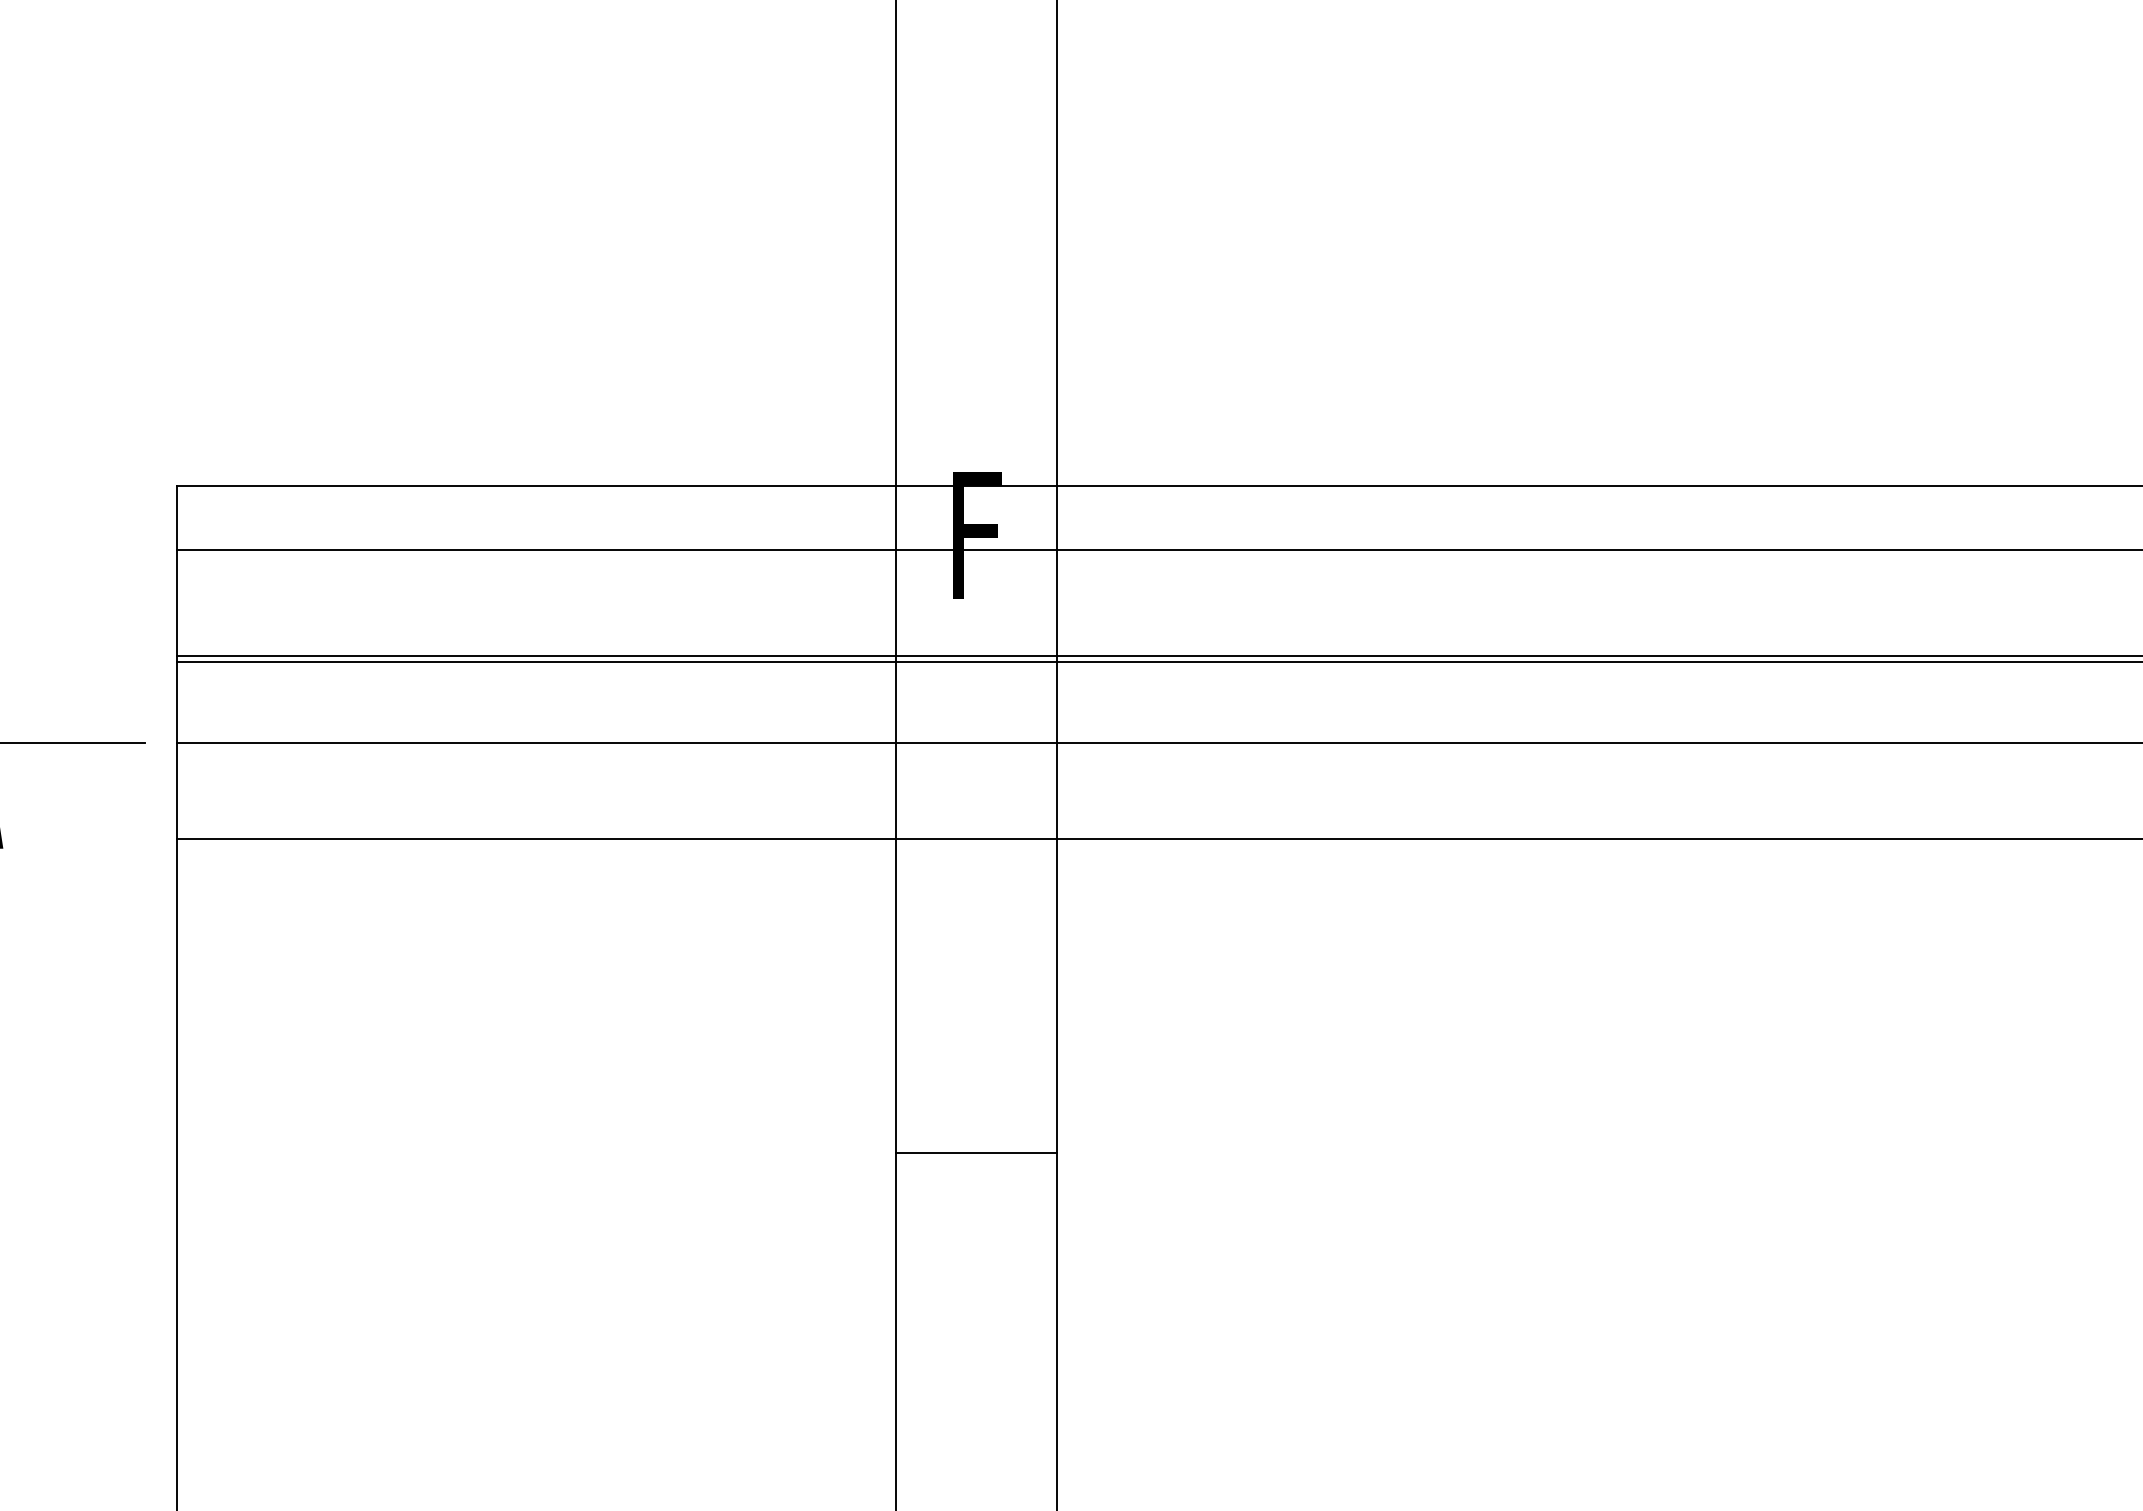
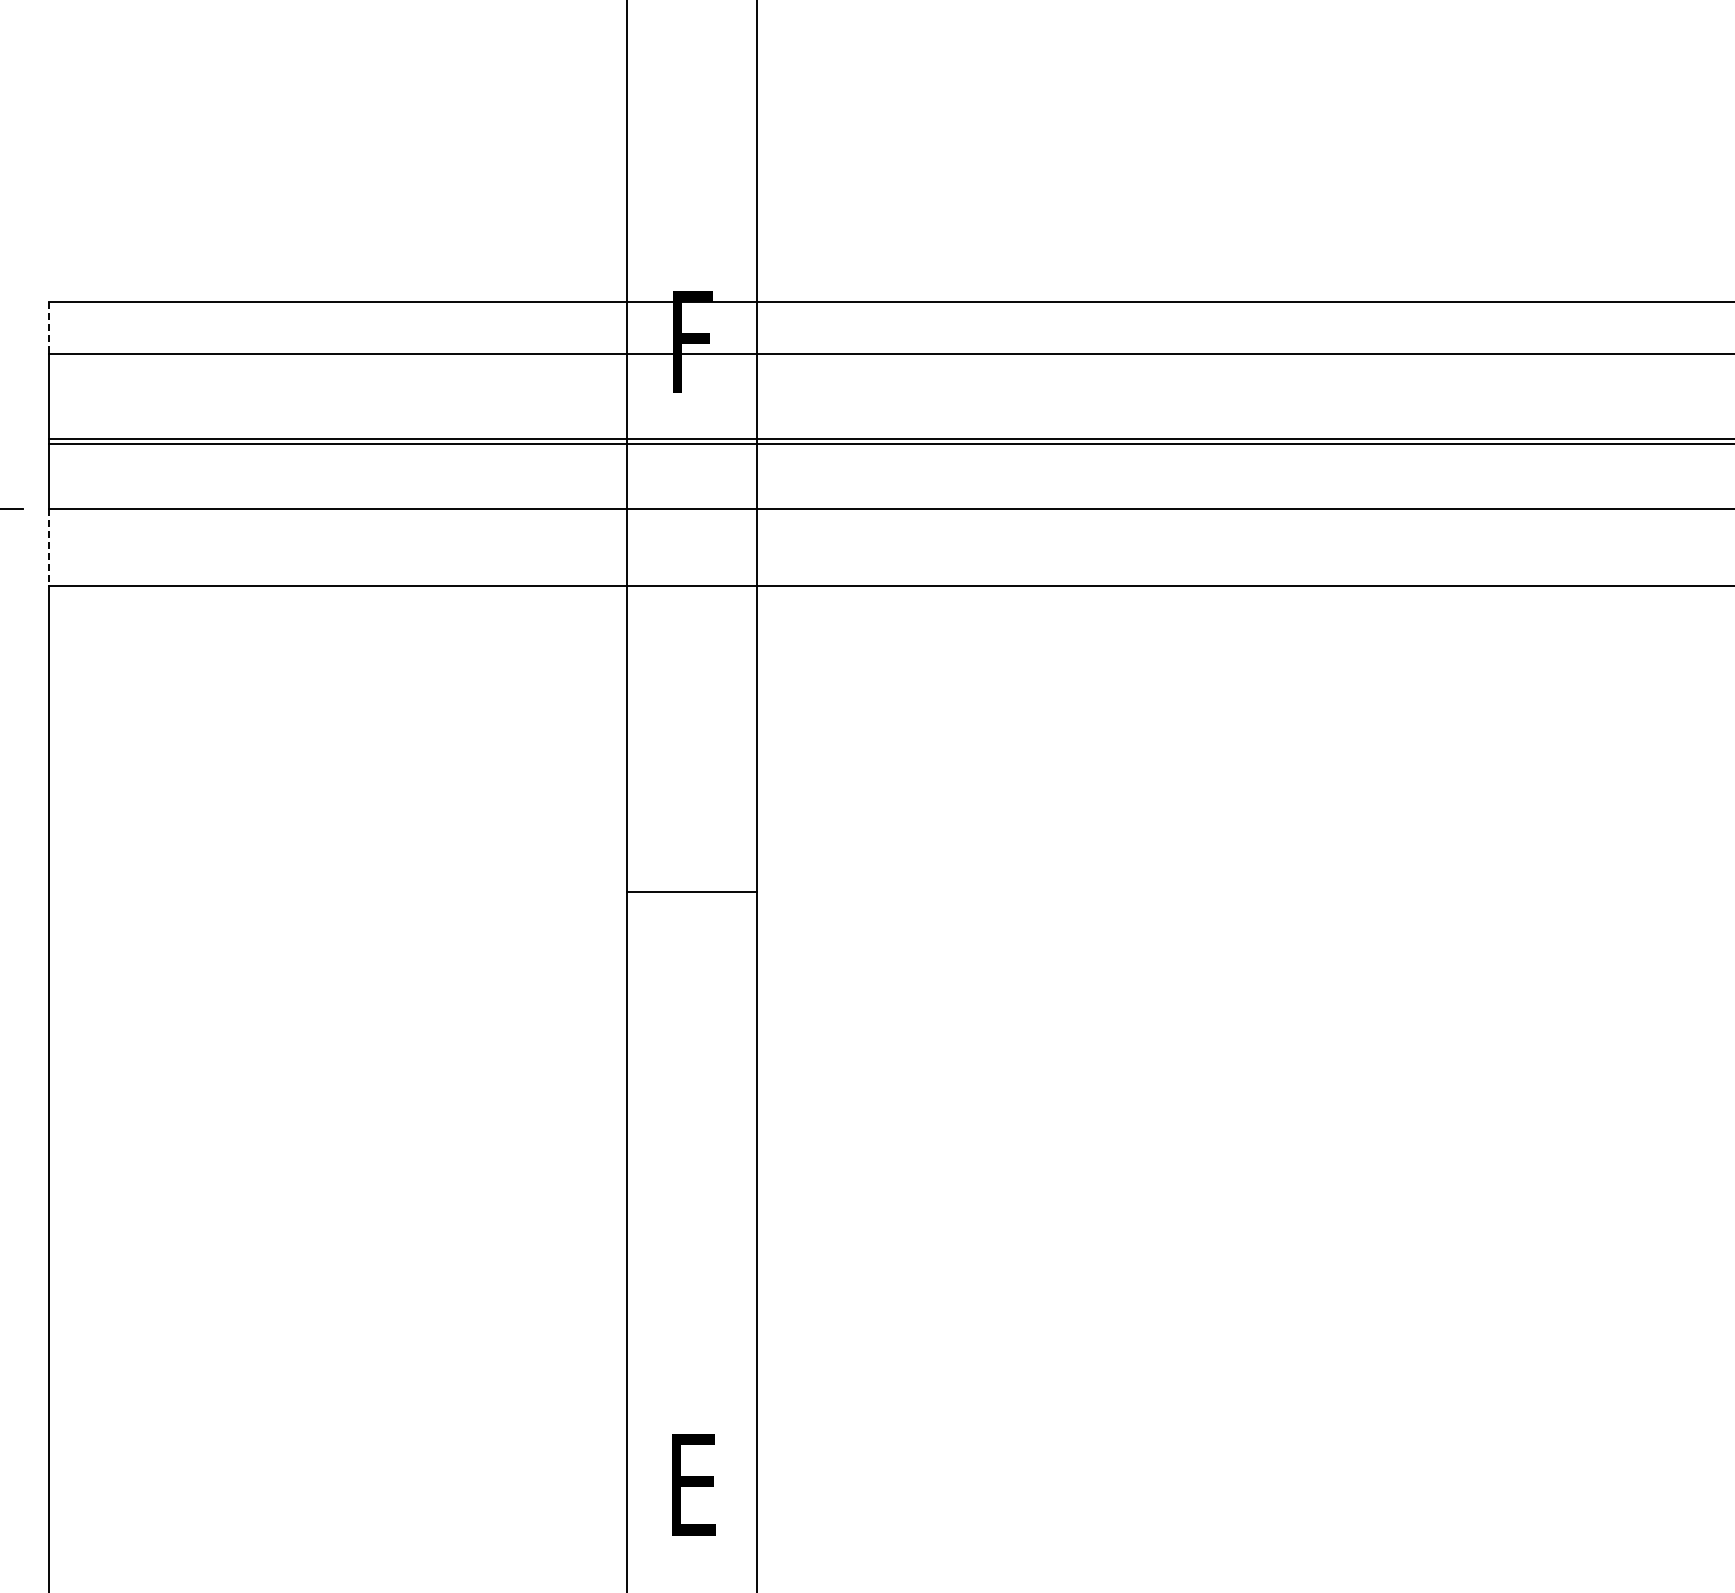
line: (177, 517) -> (49, 327), solid -> dashed
line: (177, 791) -> (49, 547), solid -> dashed
line: (975, 1152) -> (691, 891), moved

